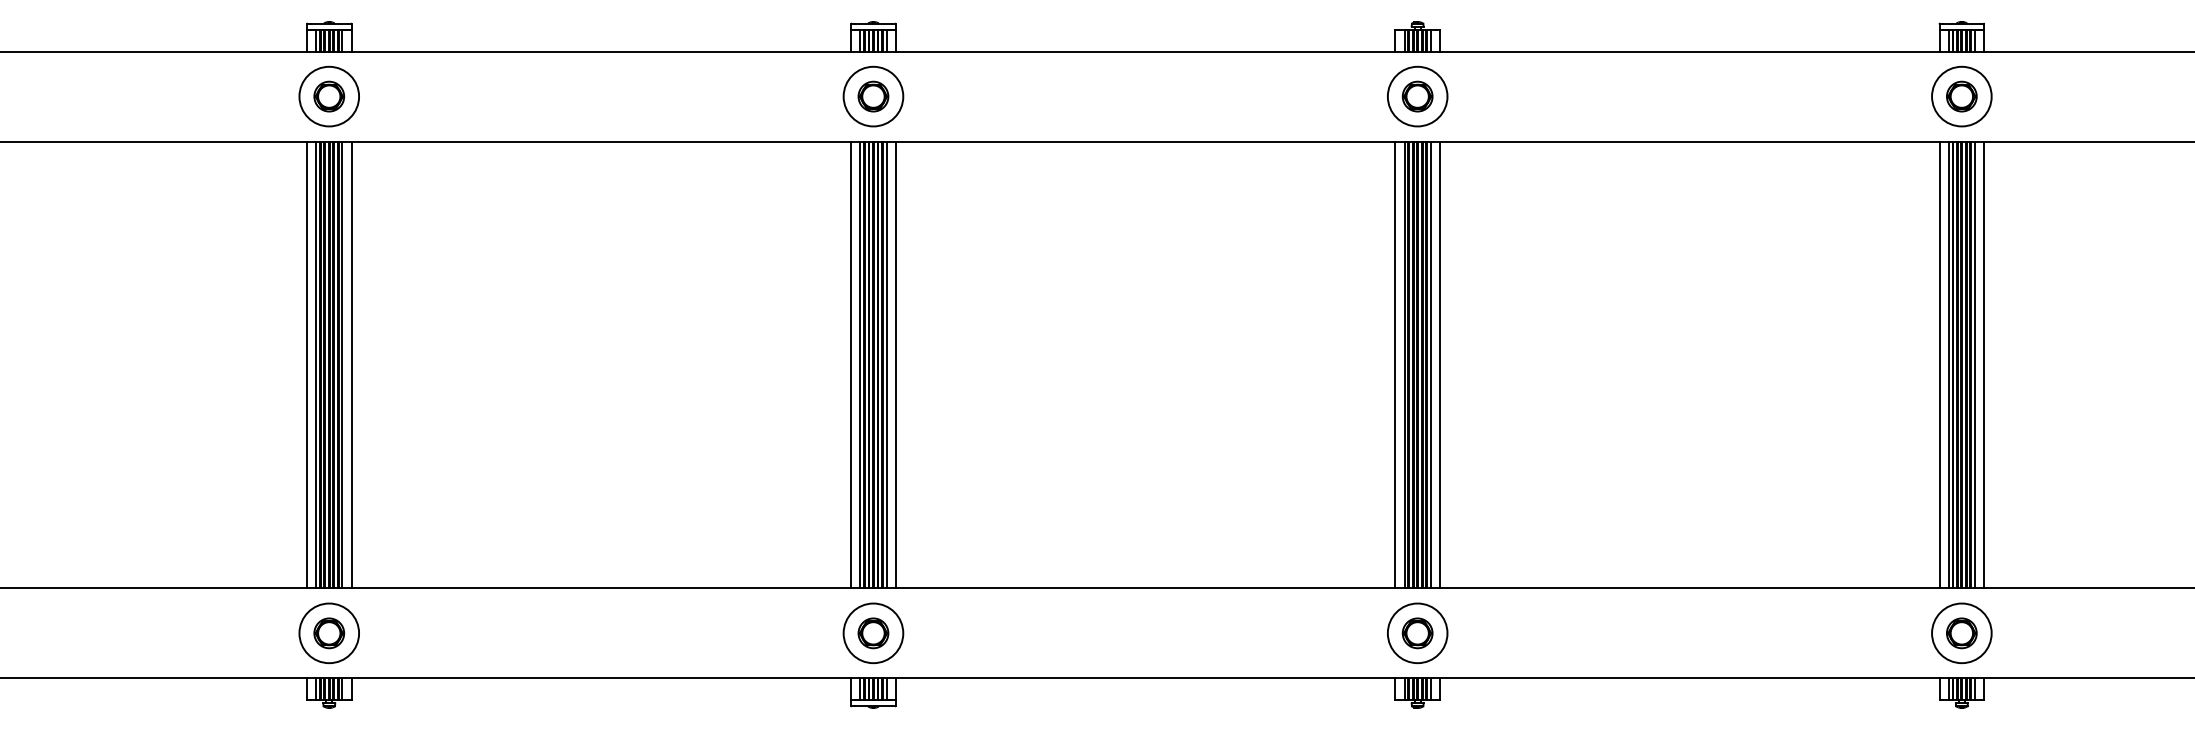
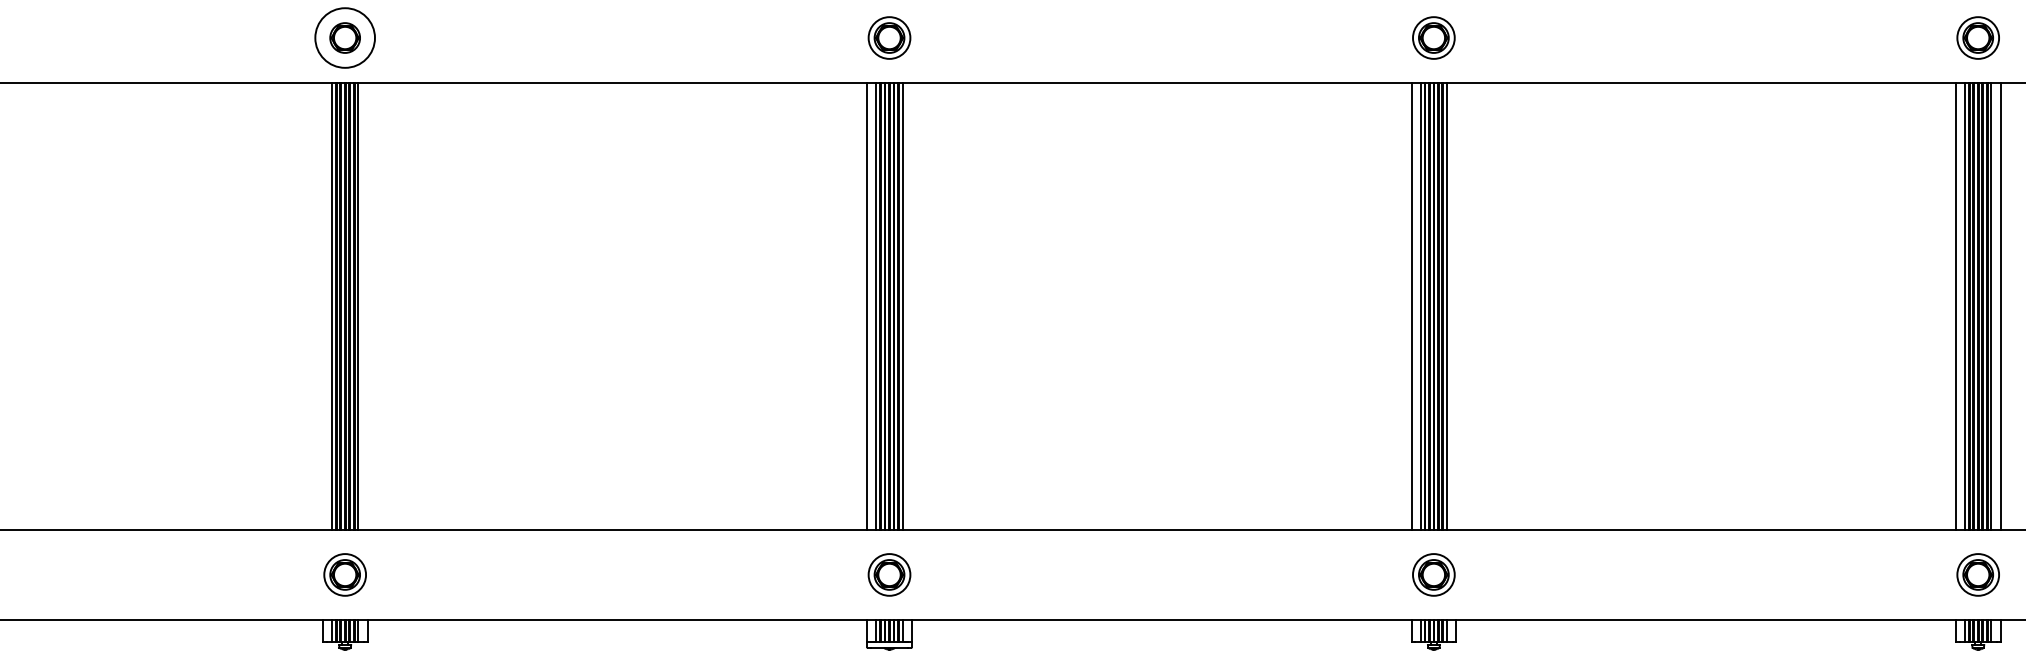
circle: (873, 96) -> (889, 37), size x0.7
circle: (1417, 96) -> (1433, 37), size x0.7
circle: (1961, 96) -> (1977, 37), size x0.7
line: (306, 364) -> (322, 305), removed
line: (351, 364) -> (367, 305), removed
line: (895, 364) -> (911, 305), removed
line: (1440, 364) -> (1456, 305), removed
circle: (329, 633) -> (345, 575), size x0.7
circle: (873, 633) -> (889, 575), size x0.7
circle: (1417, 633) -> (1433, 575), size x0.7
circle: (1961, 633) -> (1977, 575), size x0.7

